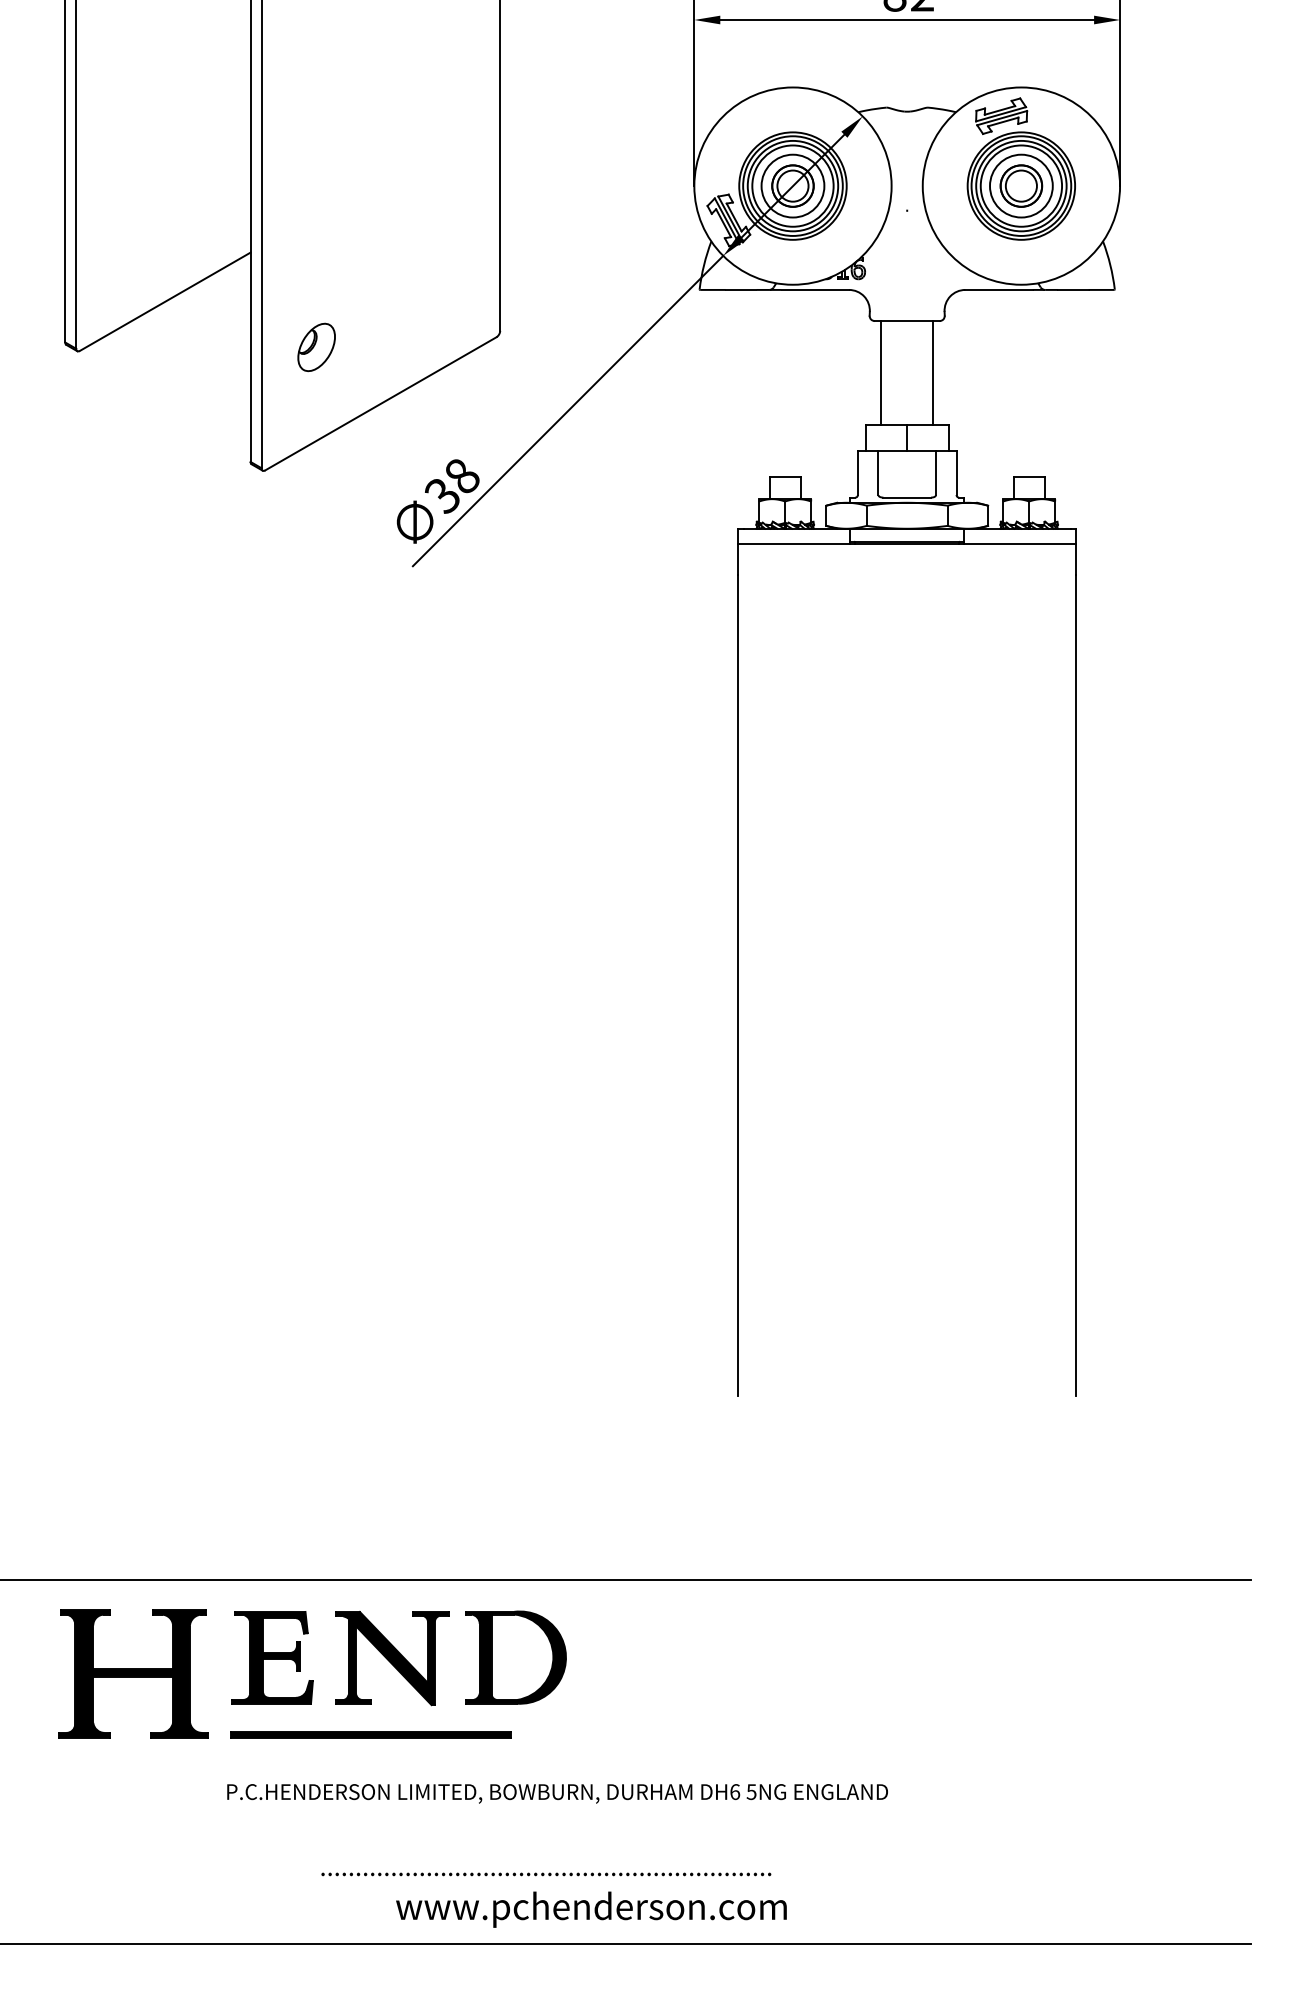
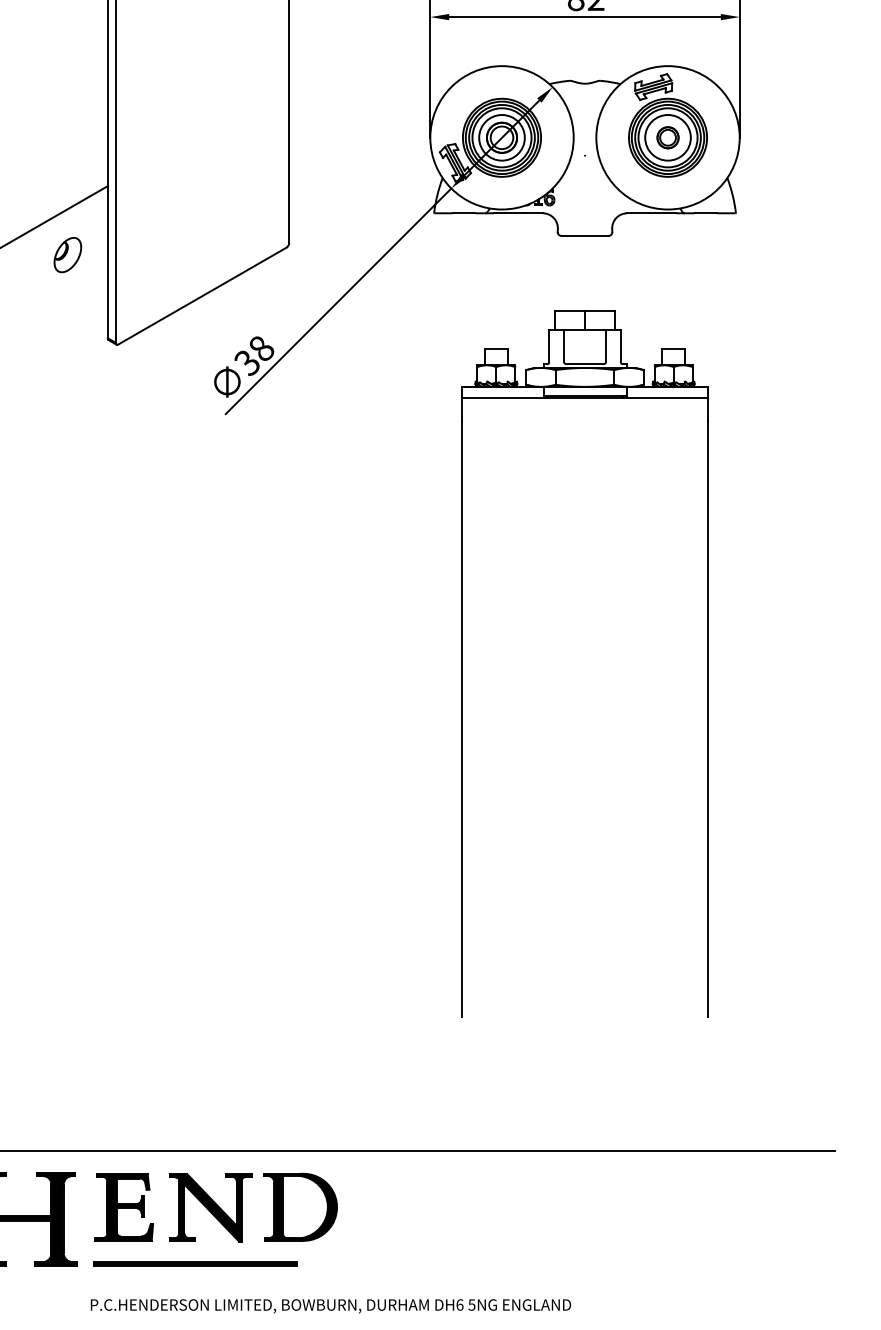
part: (1021, 185) -> (668, 137), size x0.7
part: (316, 347) -> (67, 255), moved
line: (881, 372) -> (566, 273), removed
line: (933, 372) -> (604, 273), removed

